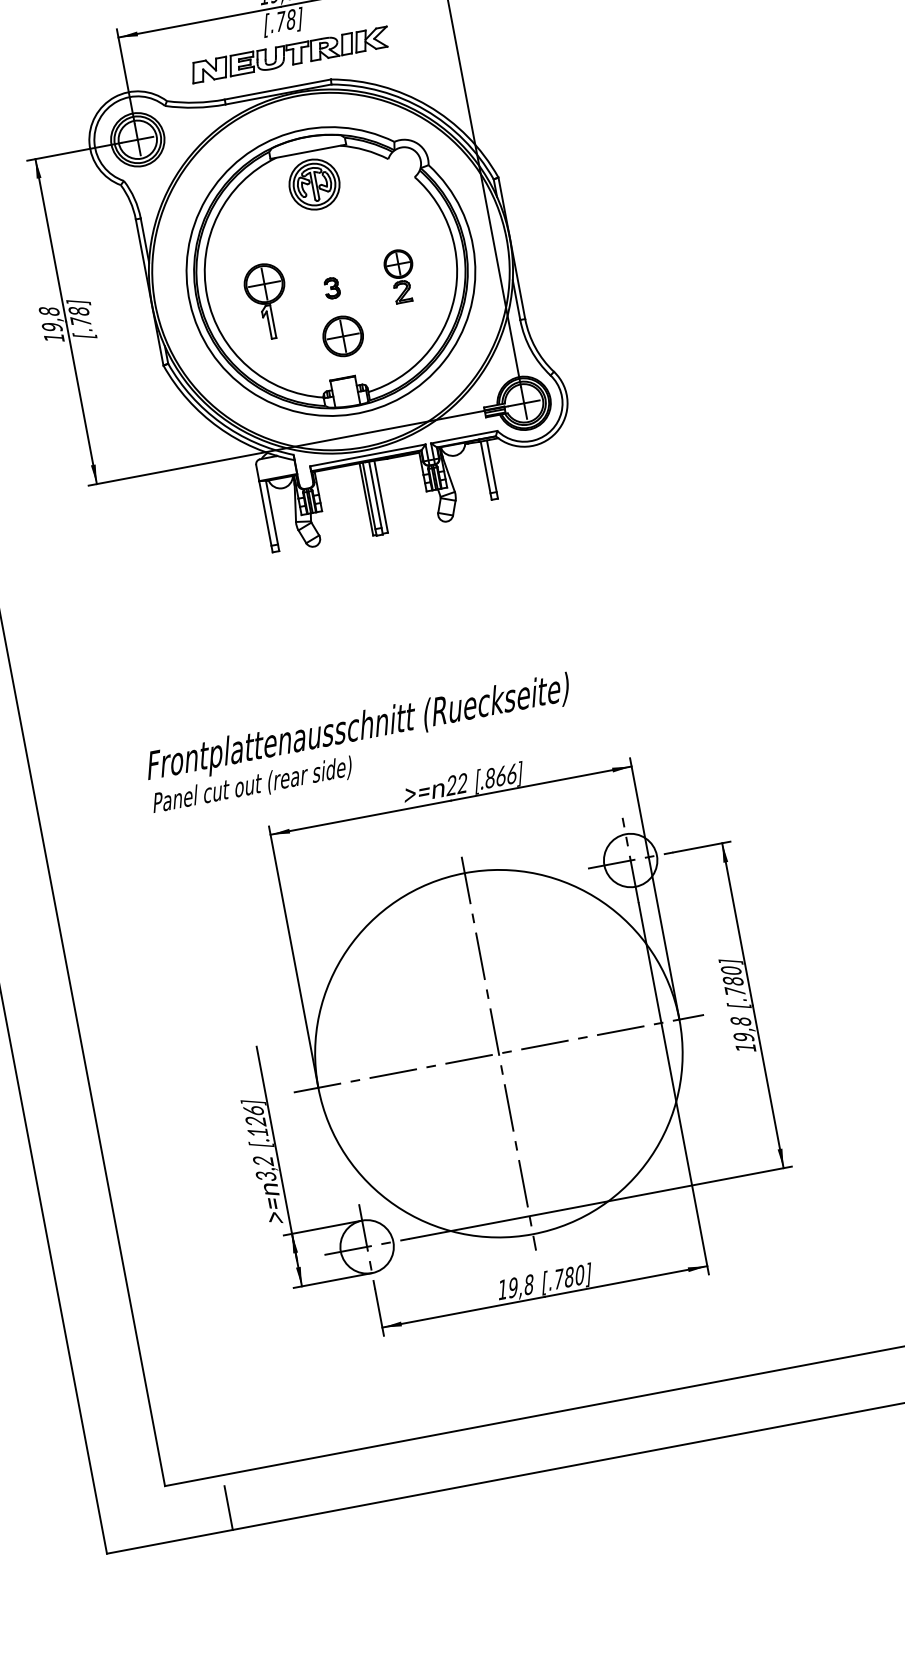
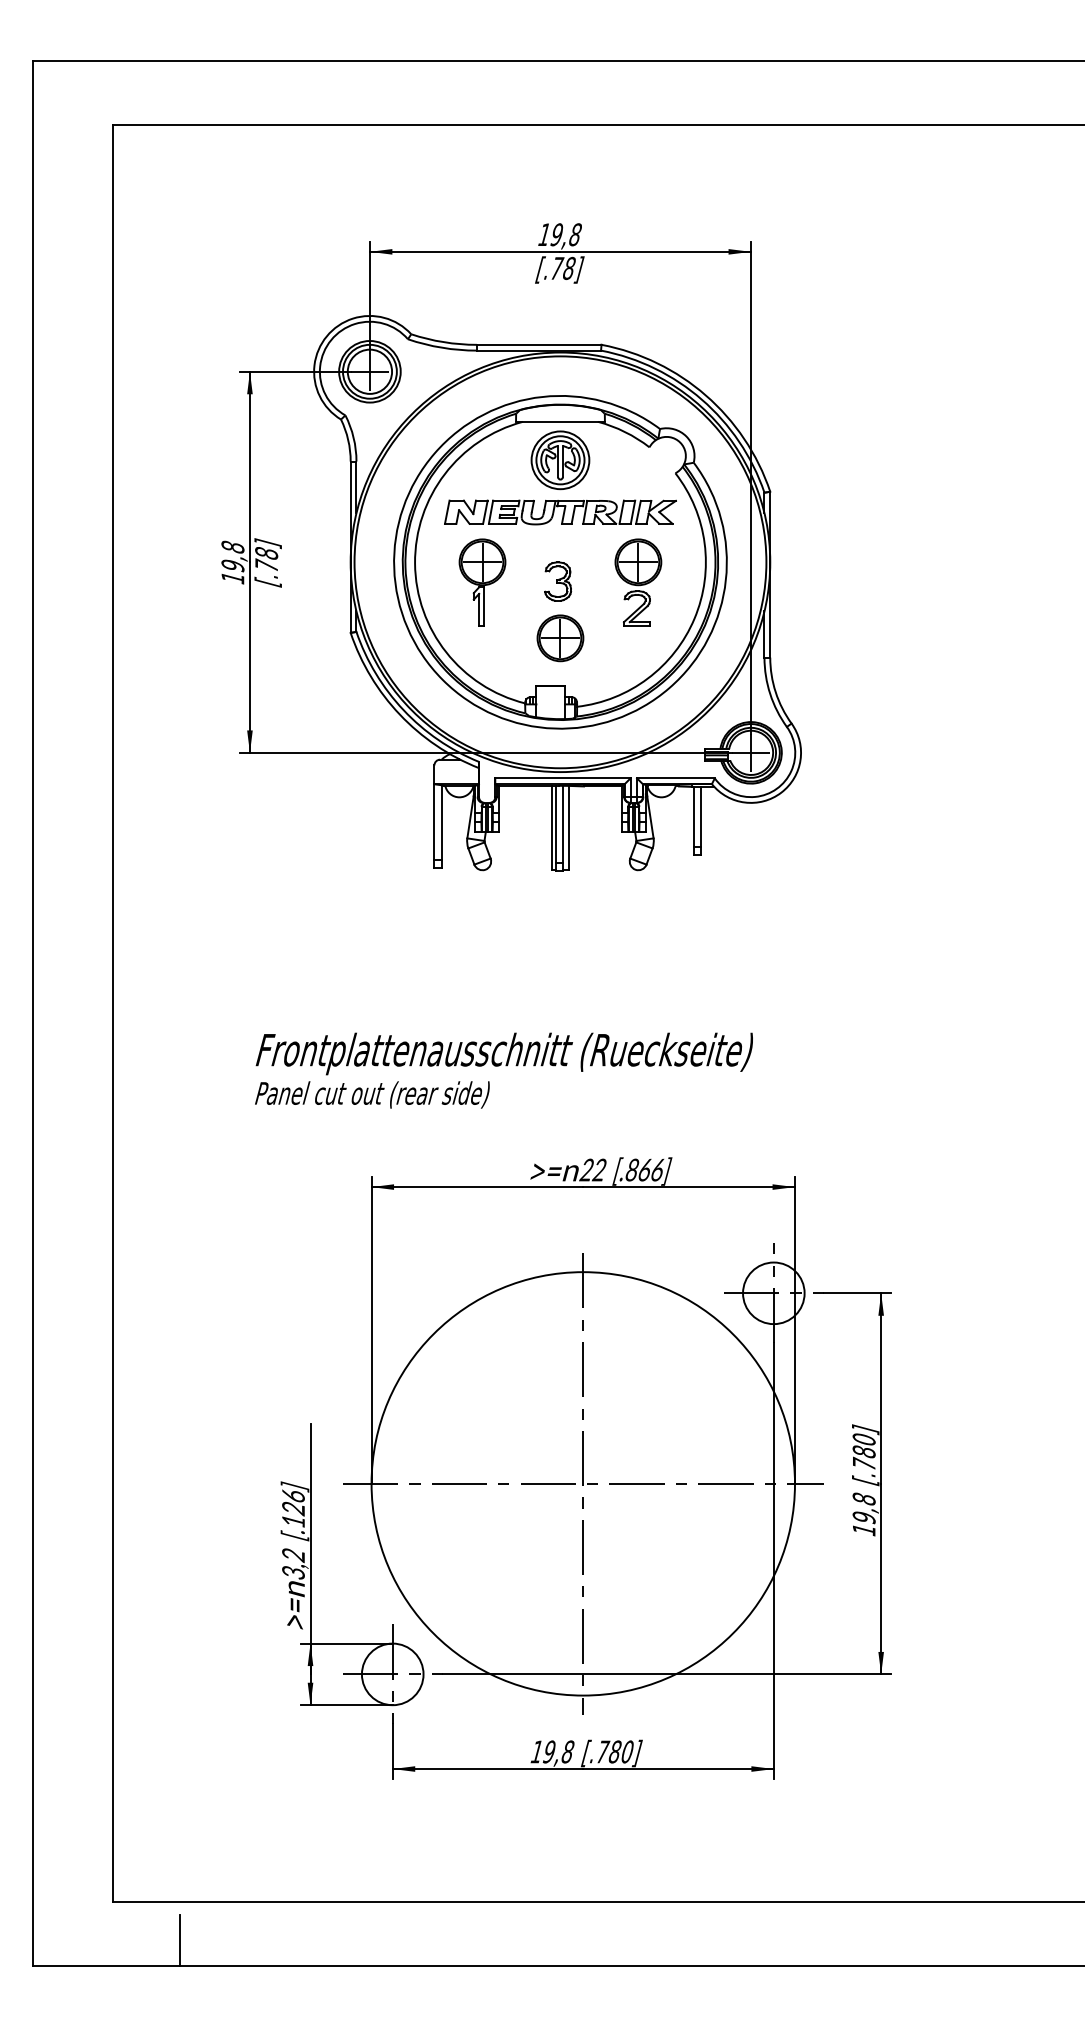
part: (290, 55) -> (560, 512), moved
part: (400, 276) -> (638, 582), size x1.43
part: (332, 288) -> (558, 581), size x1.67
text: (360, 743) -> (503, 1070), moved

